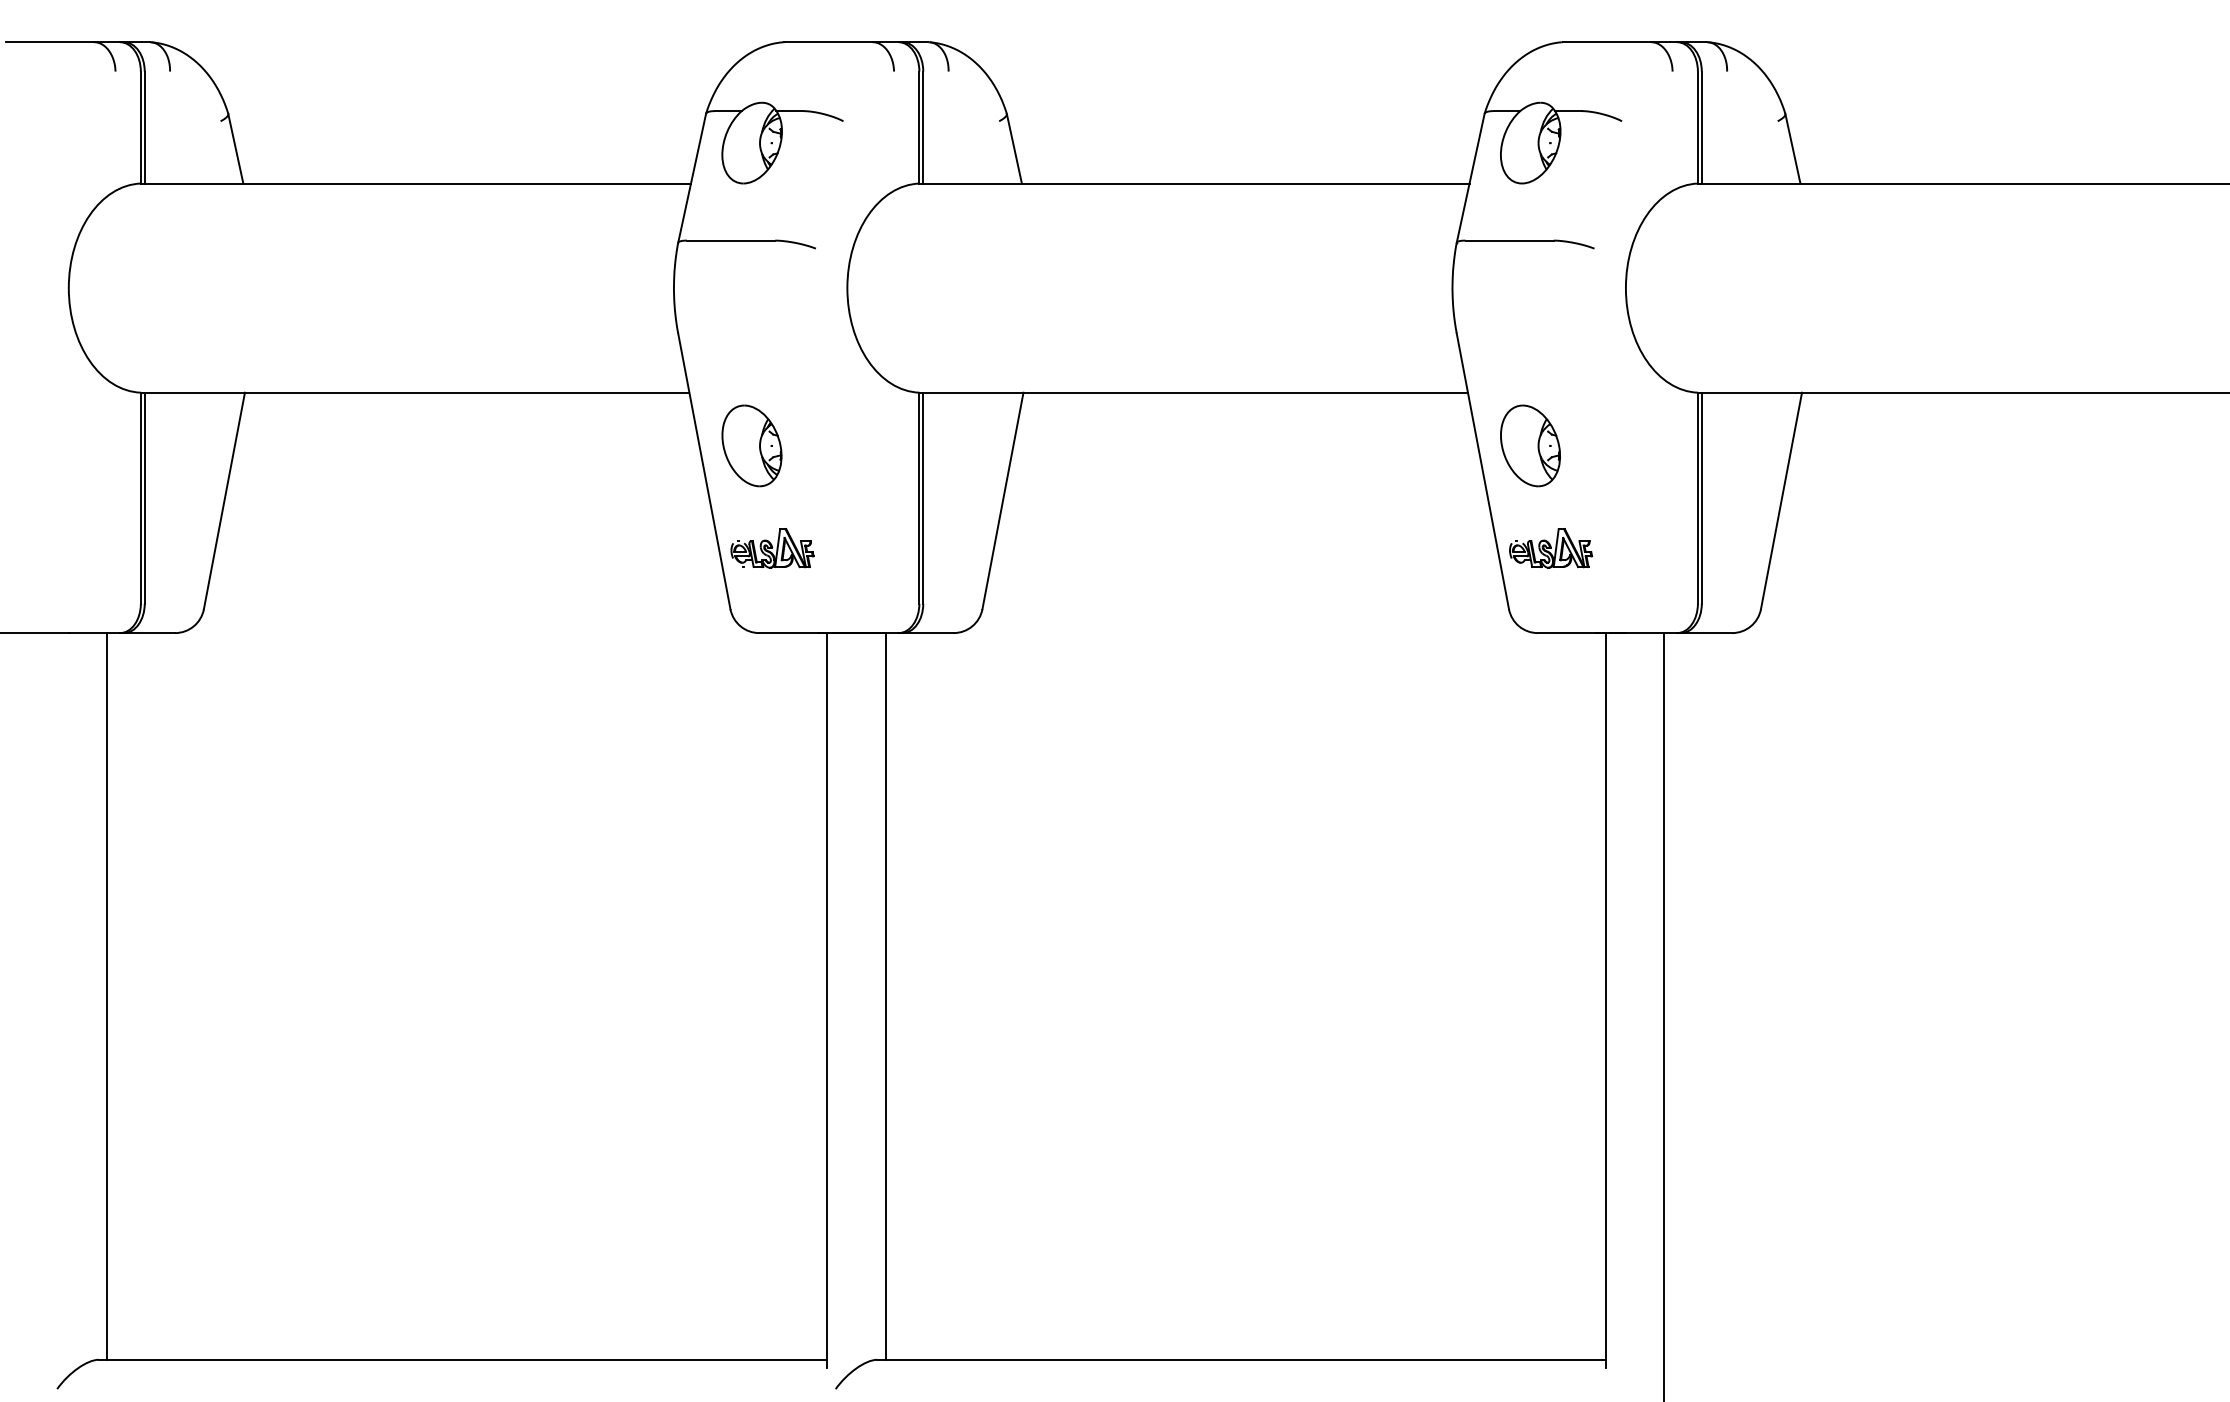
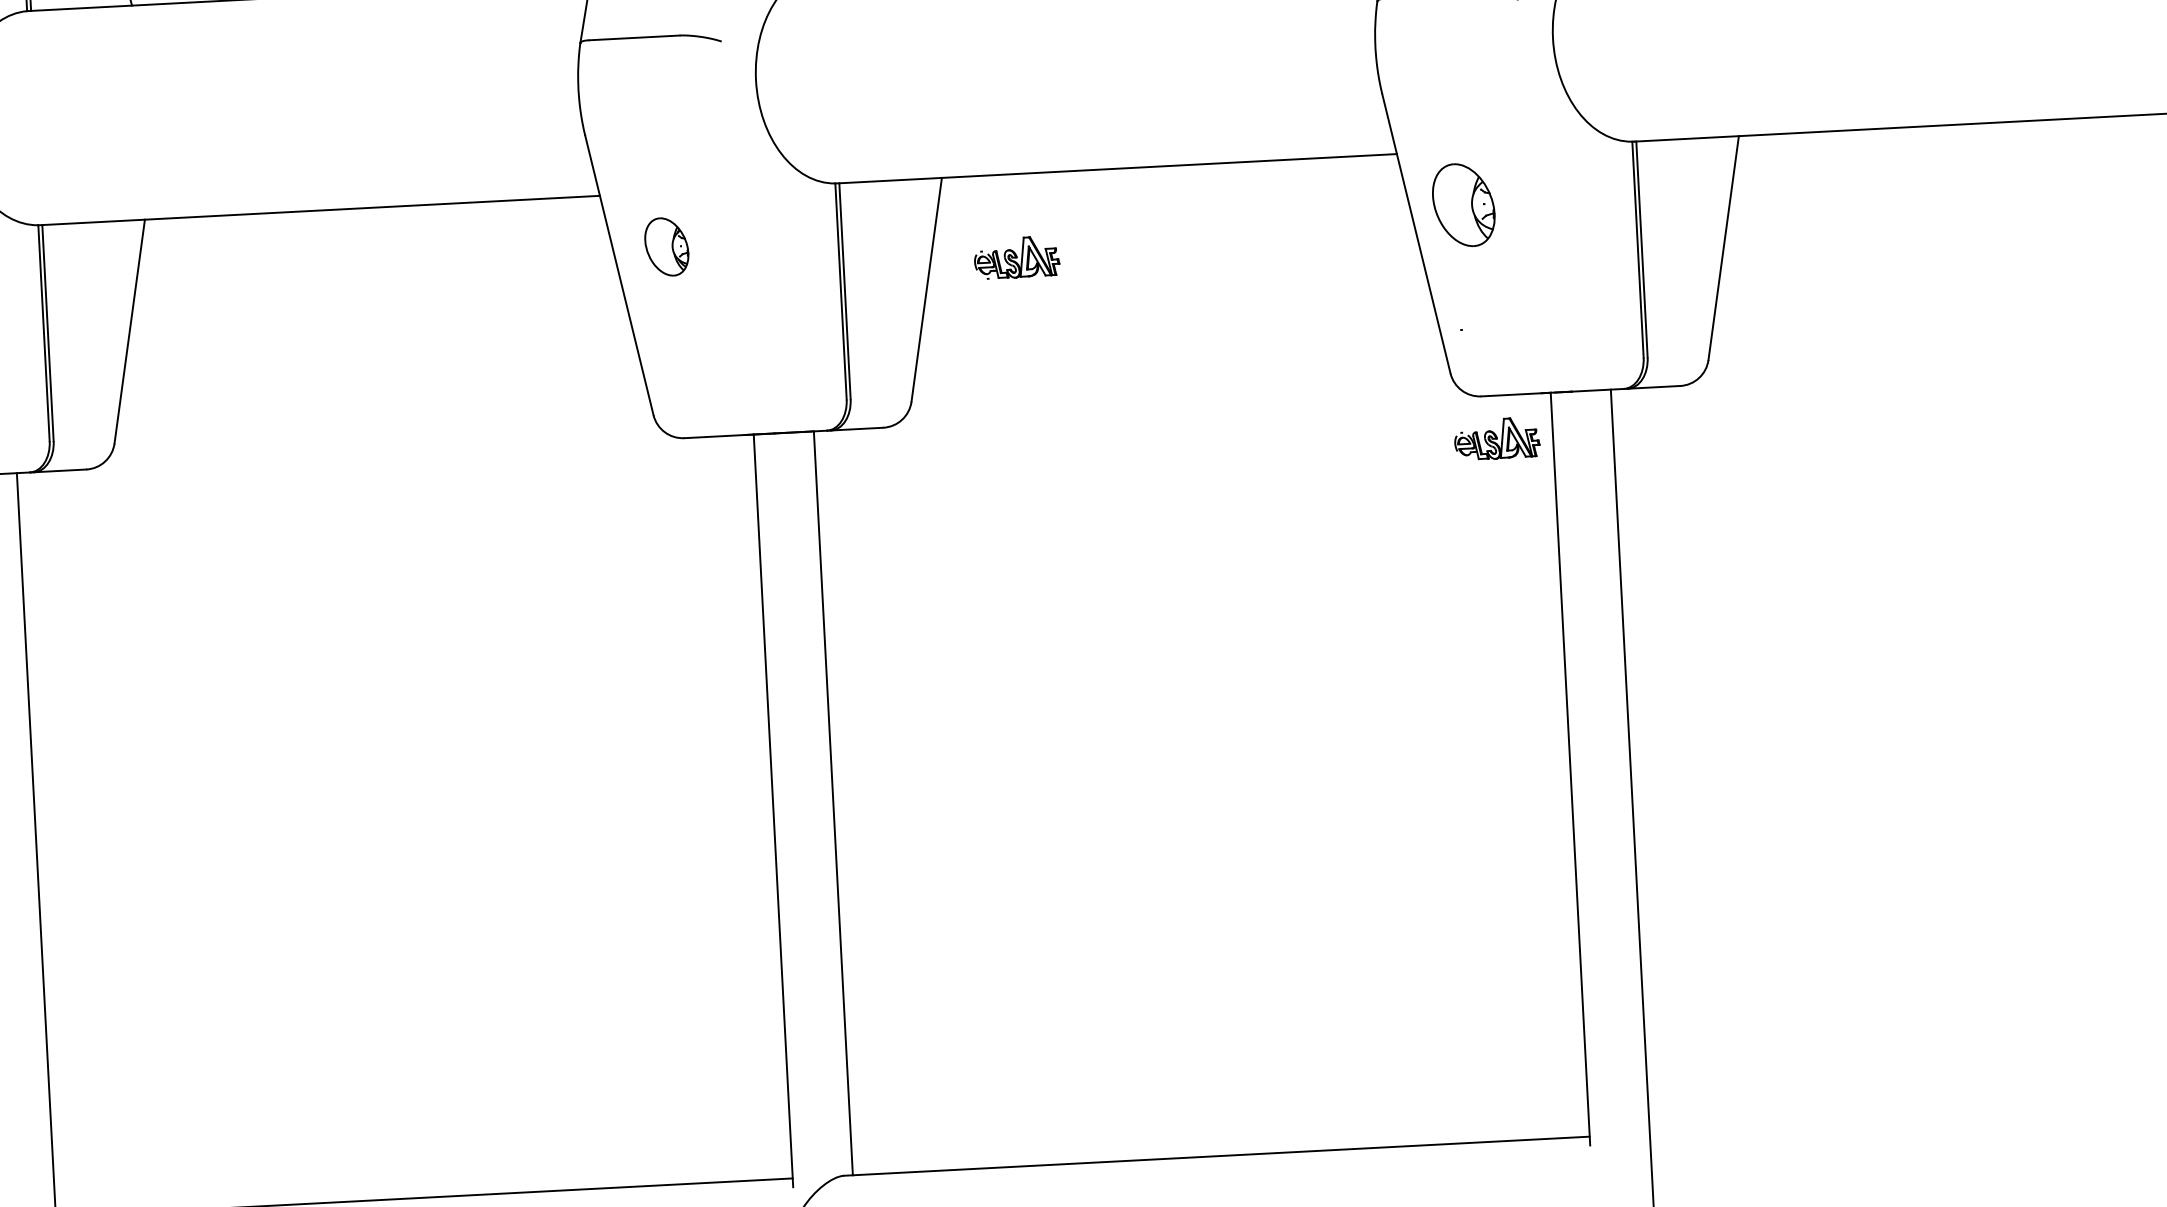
part: (751, 445) -> (666, 246), size x0.7
part: (772, 548) -> (1016, 257), moved
part: (1550, 548) -> (1496, 439), moved

